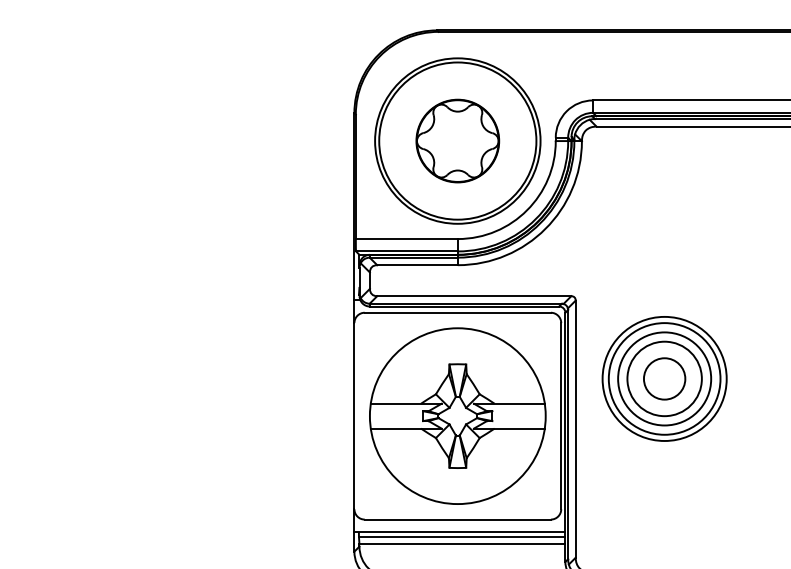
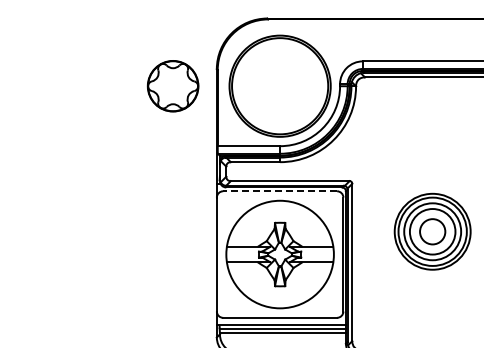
part: (456, 141) -> (172, 86), moved
line: (458, 313) -> (280, 191), solid -> dashed
part: (664, 378) -> (432, 231), moved

